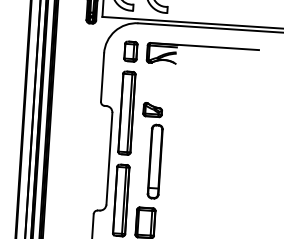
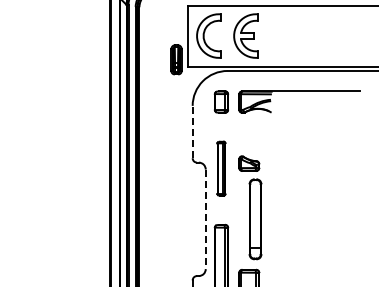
line: (102, 76) -> (192, 131), solid -> dashed
part: (126, 112) -> (221, 168), size x0.6
line: (109, 158) -> (205, 219), solid -> dashed

